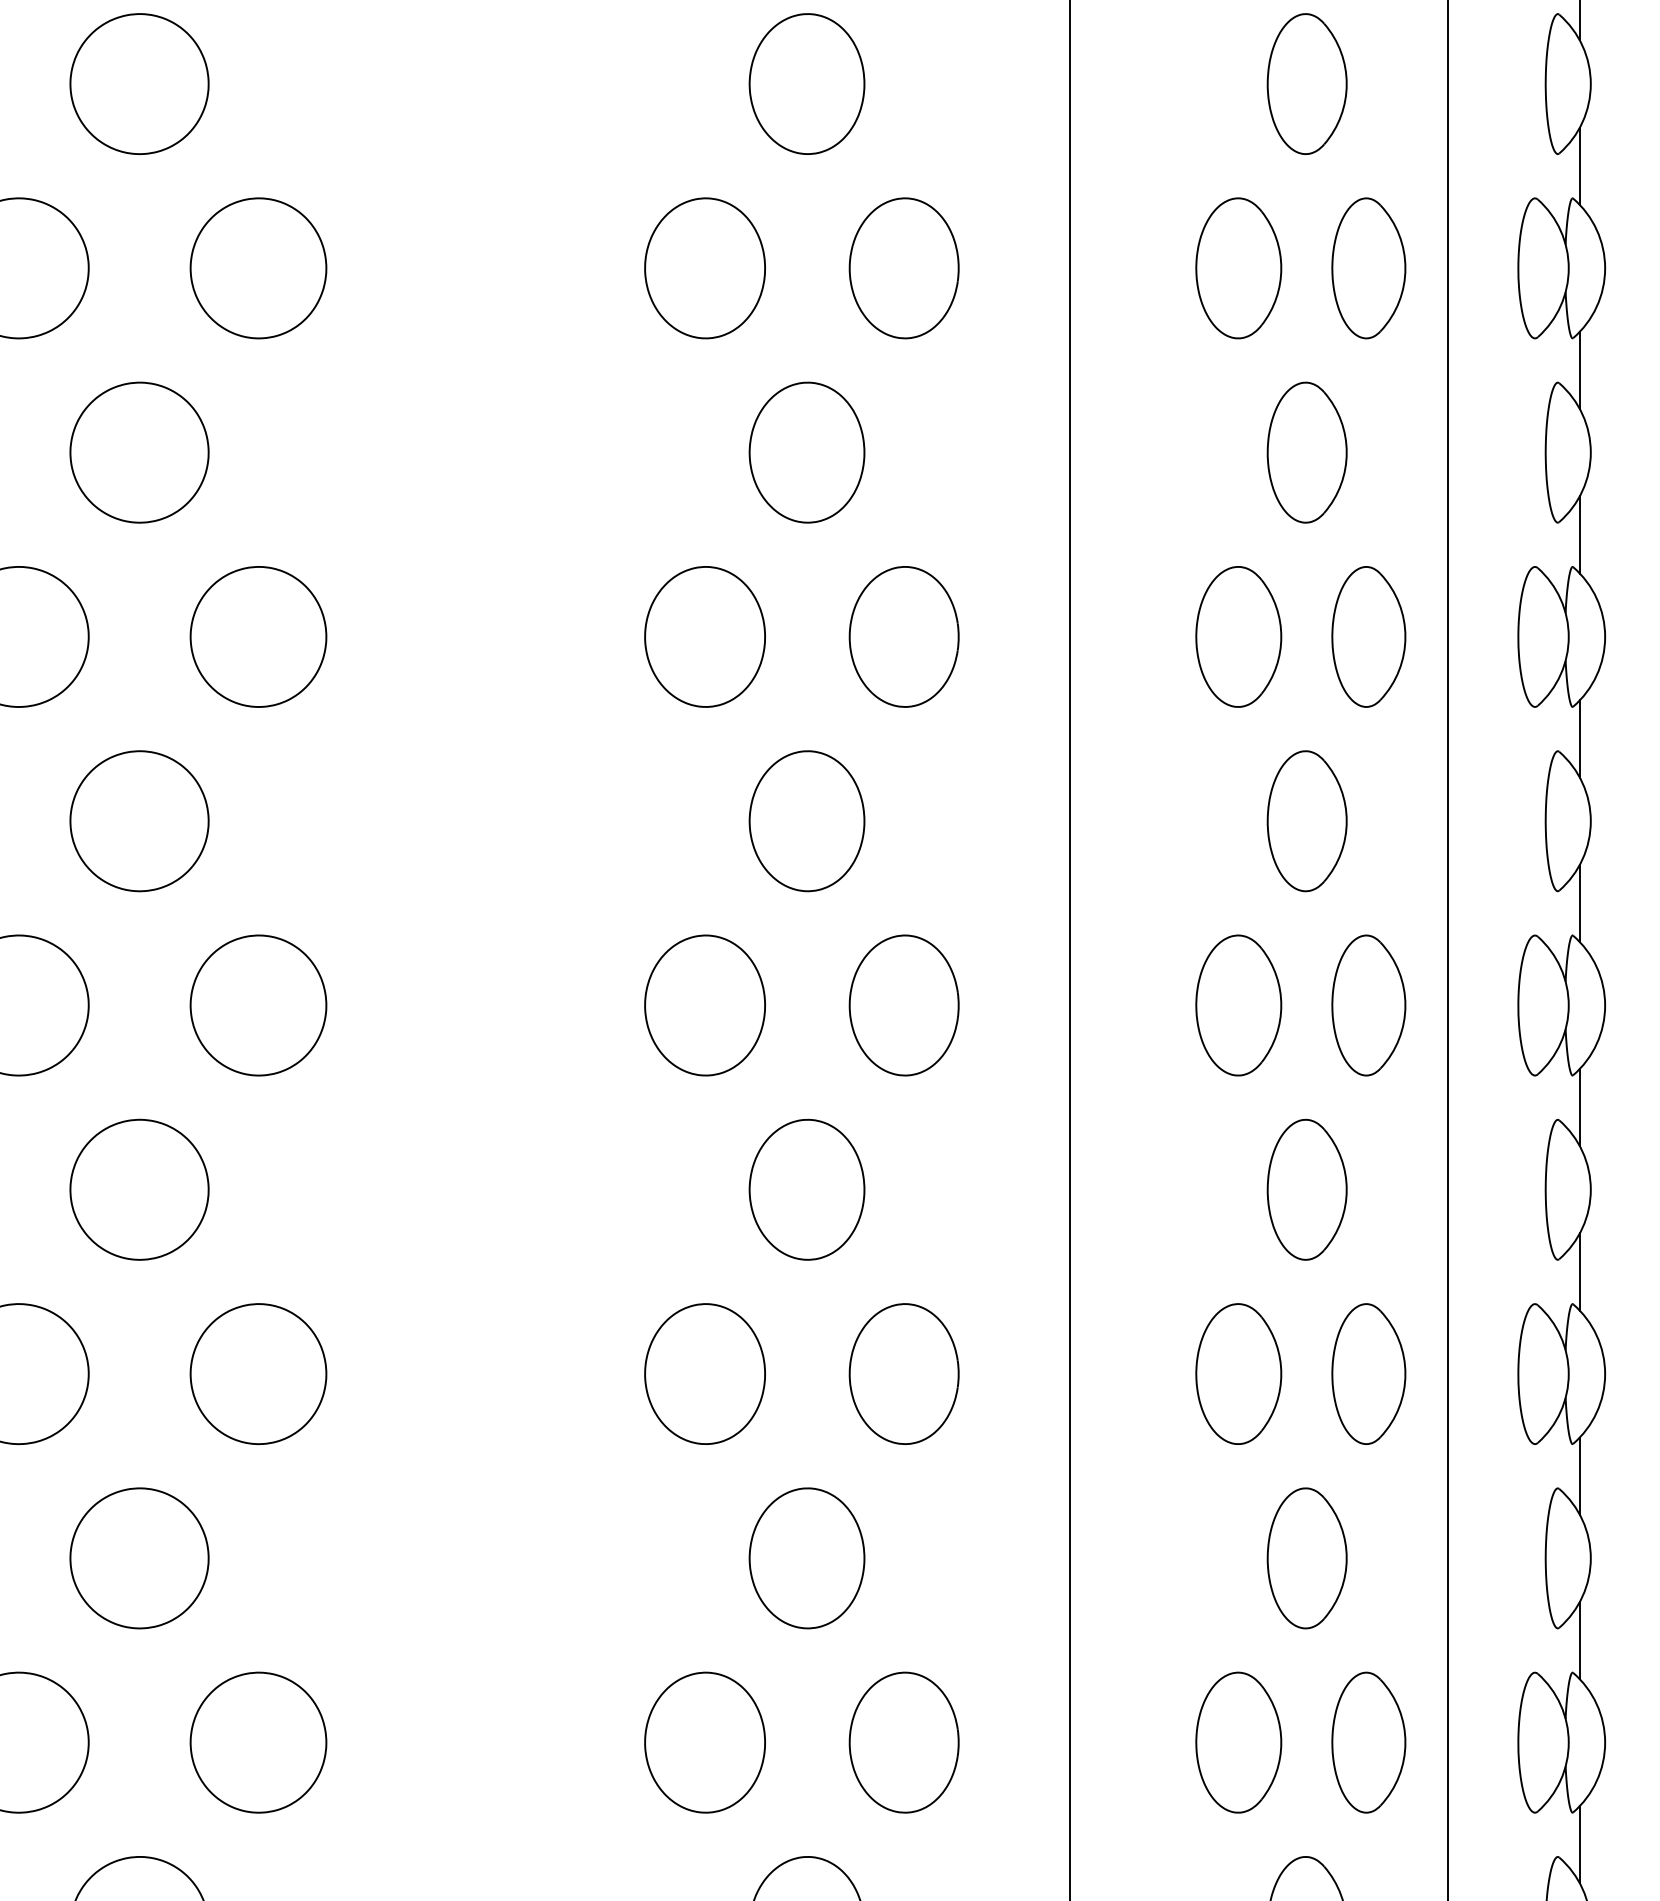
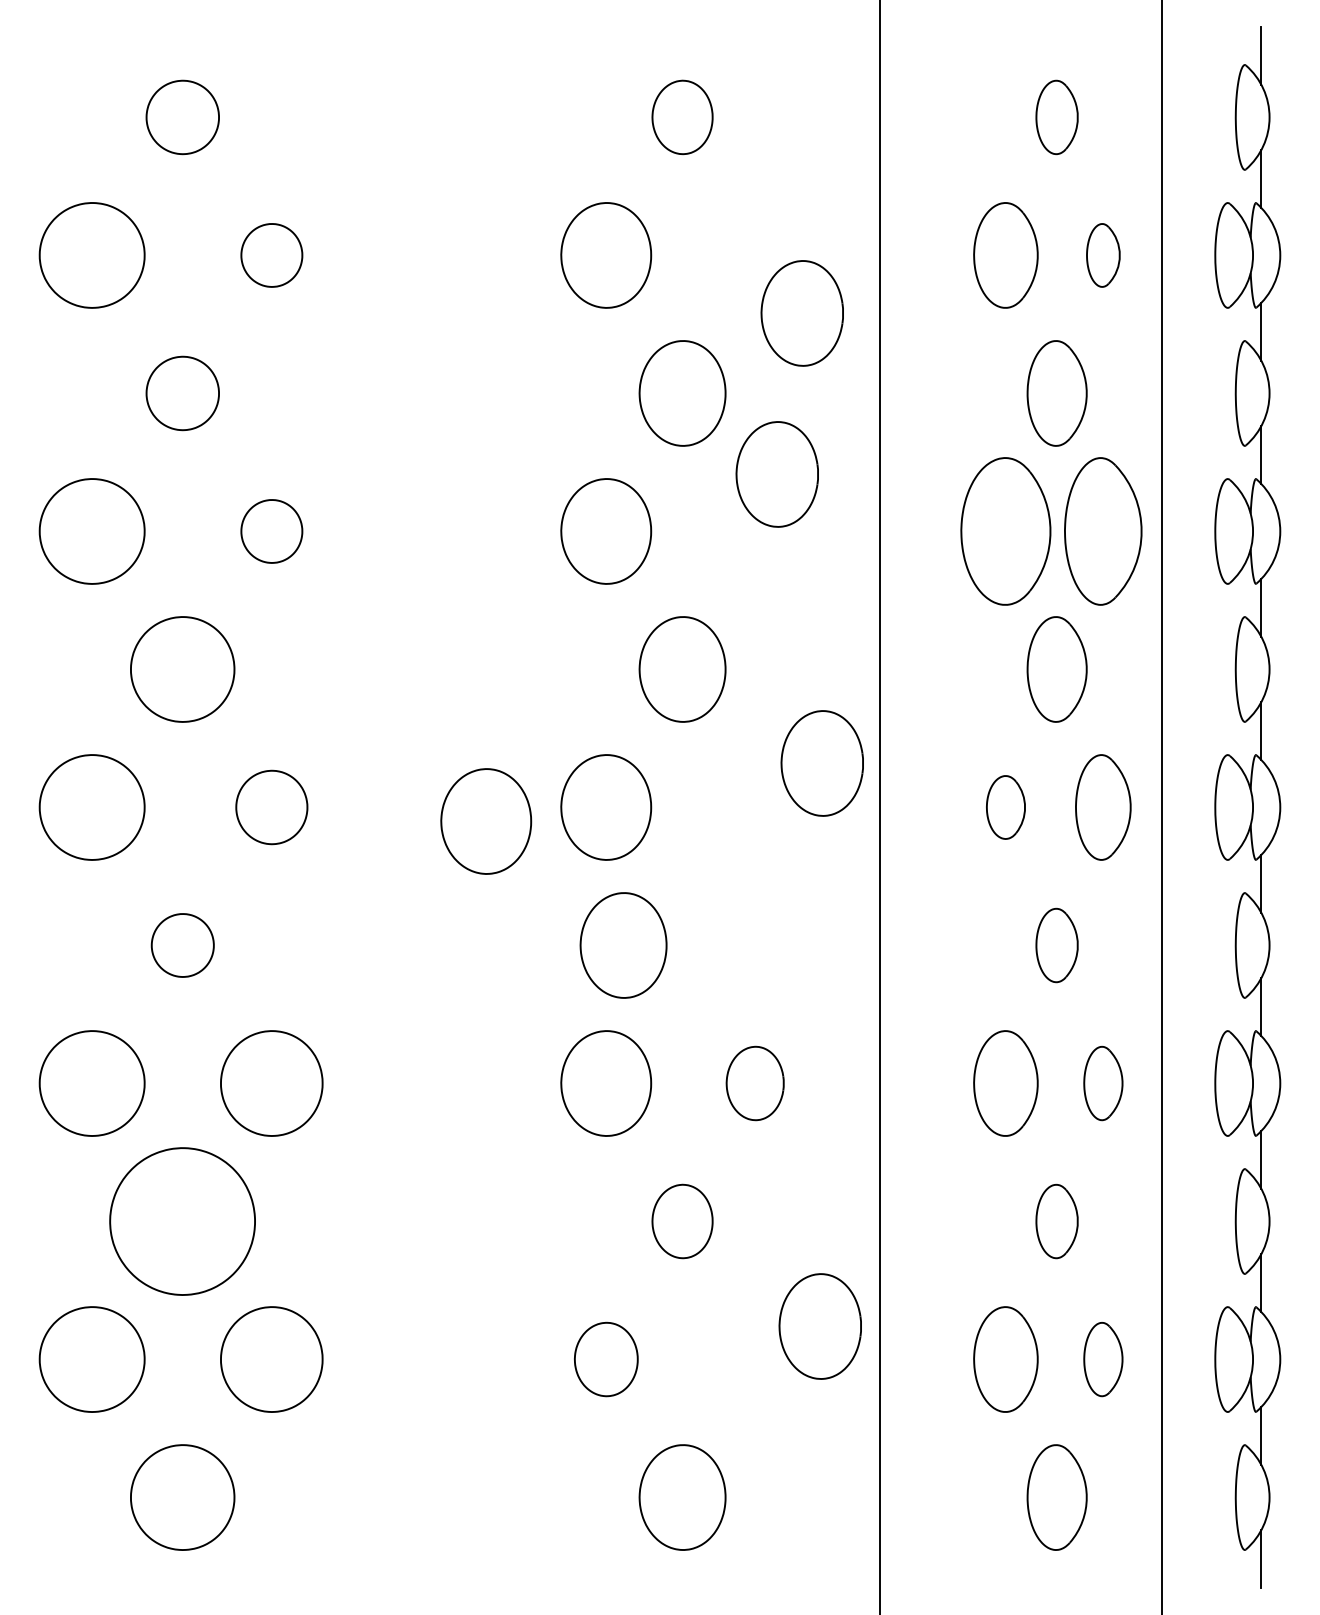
part: (139, 84) -> (182, 117), size x0.7
part: (806, 84) -> (682, 117), size x0.7
part: (1306, 84) -> (1056, 117), size x0.7
part: (258, 268) -> (271, 255), size x0.6
part: (903, 268) -> (801, 313), moved
part: (1369, 268) -> (1103, 255), size x0.6
part: (139, 452) -> (182, 393), size x0.7
part: (258, 636) -> (271, 531), size x0.6
part: (903, 636) -> (776, 474), moved
part: (1238, 636) -> (1005, 531), size x1.4
part: (1369, 636) -> (1103, 531), size x1.4
part: (258, 1005) -> (271, 807), size x0.7
part: (903, 1005) -> (821, 763), moved
part: (1238, 1005) -> (1005, 807), size x0.6
part: (545, 1024) -> (486, 821), added
part: (139, 1189) -> (182, 945), size x0.6
part: (806, 1189) -> (623, 945), moved
part: (1306, 1189) -> (1056, 945), size x0.7
part: (903, 1374) -> (754, 1083), size x0.7
part: (1369, 1374) -> (1103, 1083), size x0.7
part: (139, 1558) -> (182, 1221), size x1.4
part: (806, 1558) -> (682, 1221), size x0.7
part: (1306, 1558) -> (1056, 1221), size x0.7
part: (705, 1742) -> (606, 1359), size x0.7
part: (903, 1742) -> (819, 1326), moved
part: (1369, 1742) -> (1103, 1359), size x0.7

